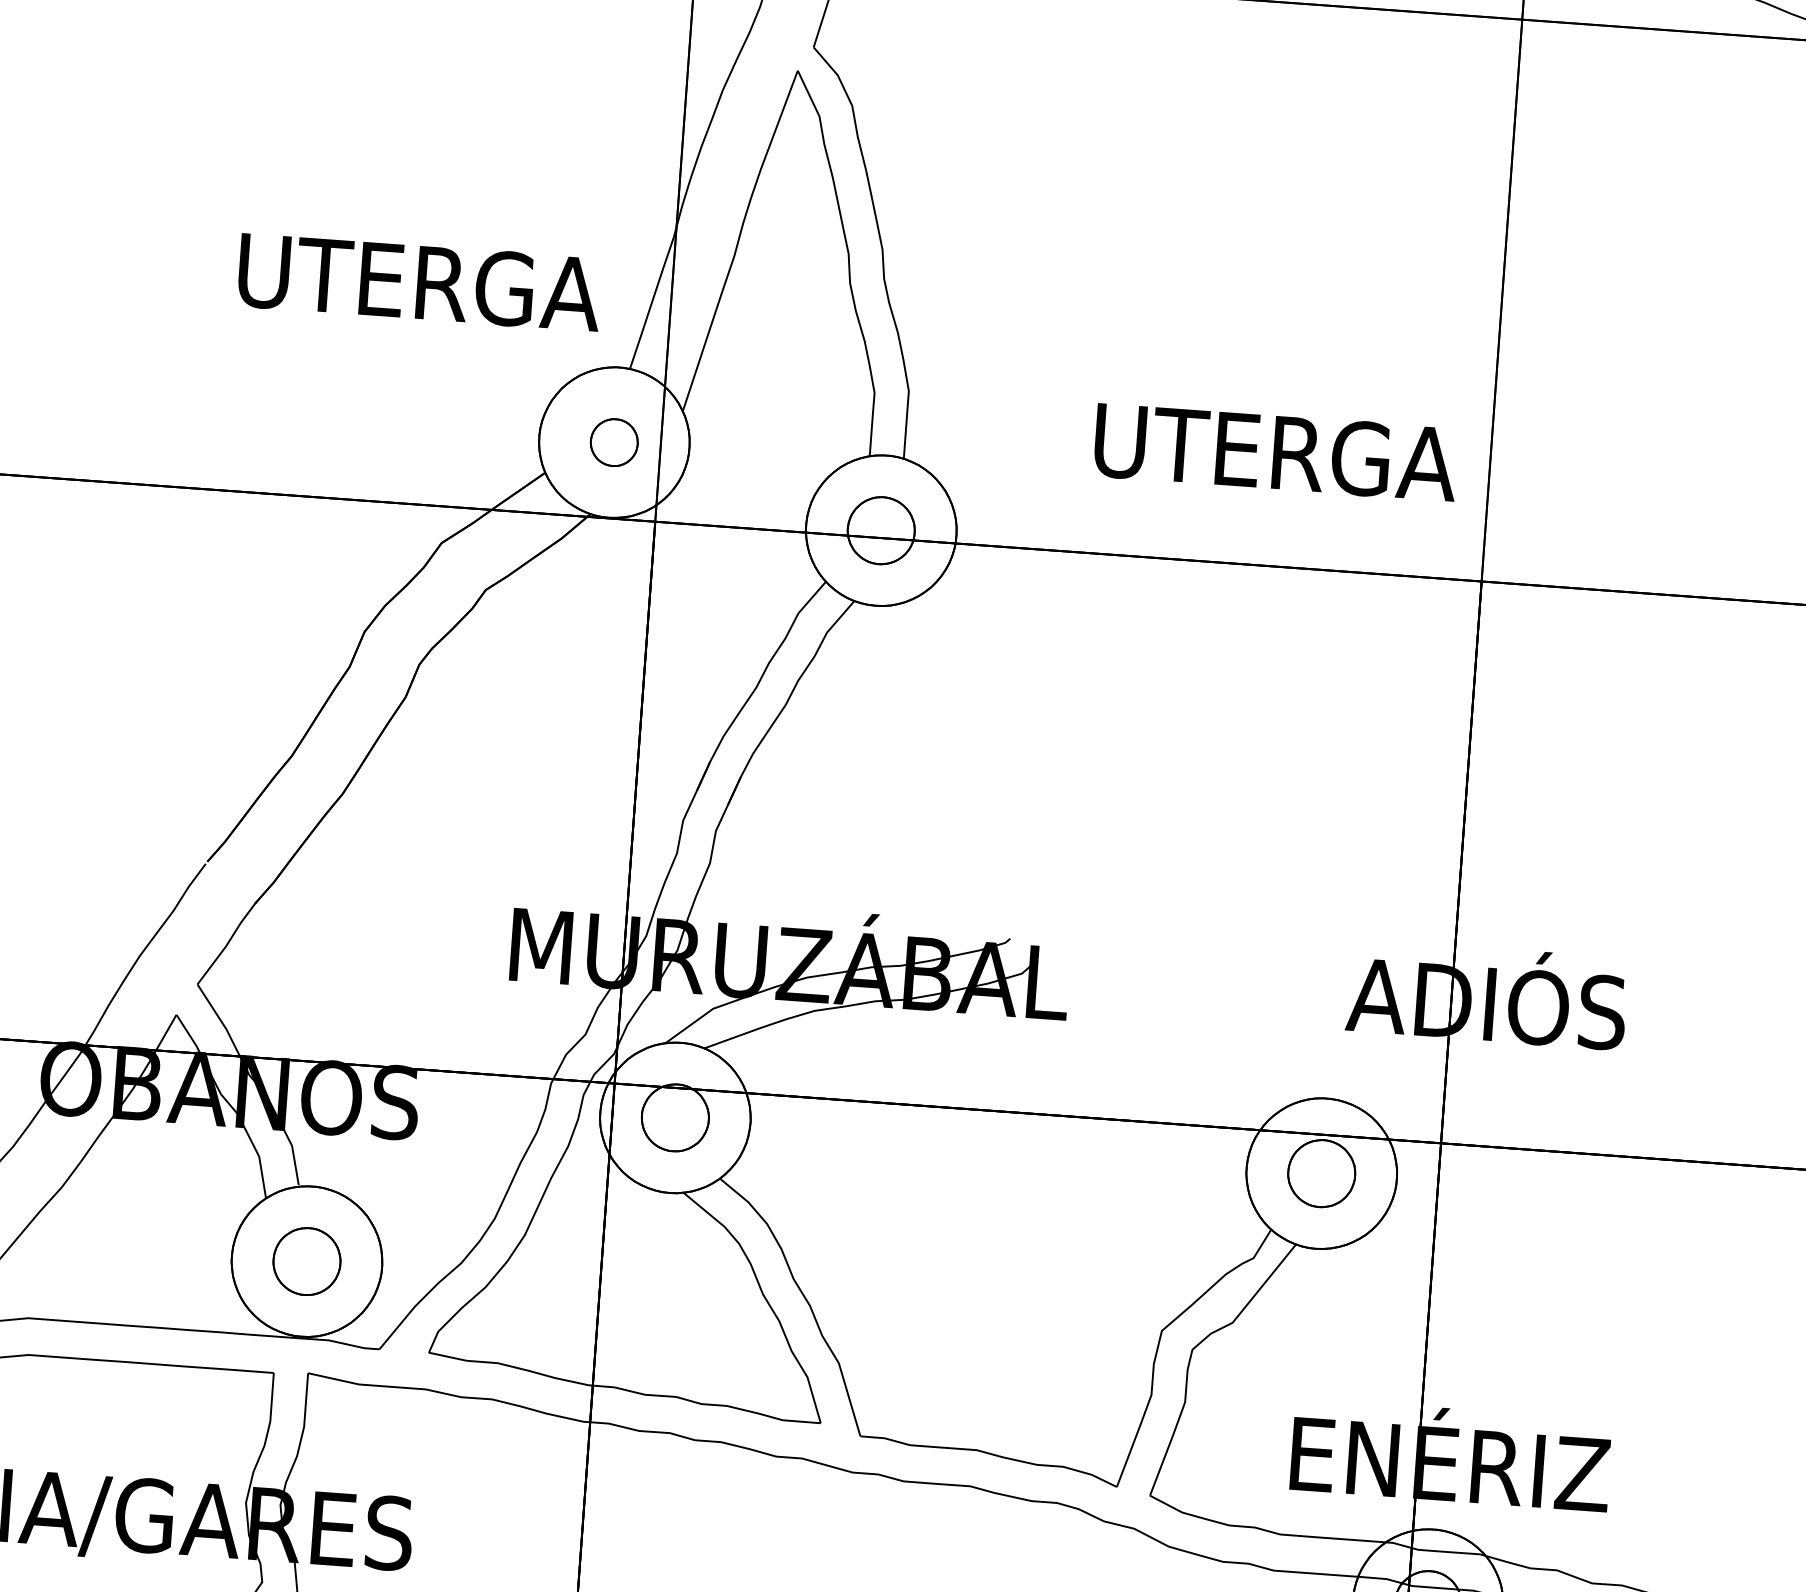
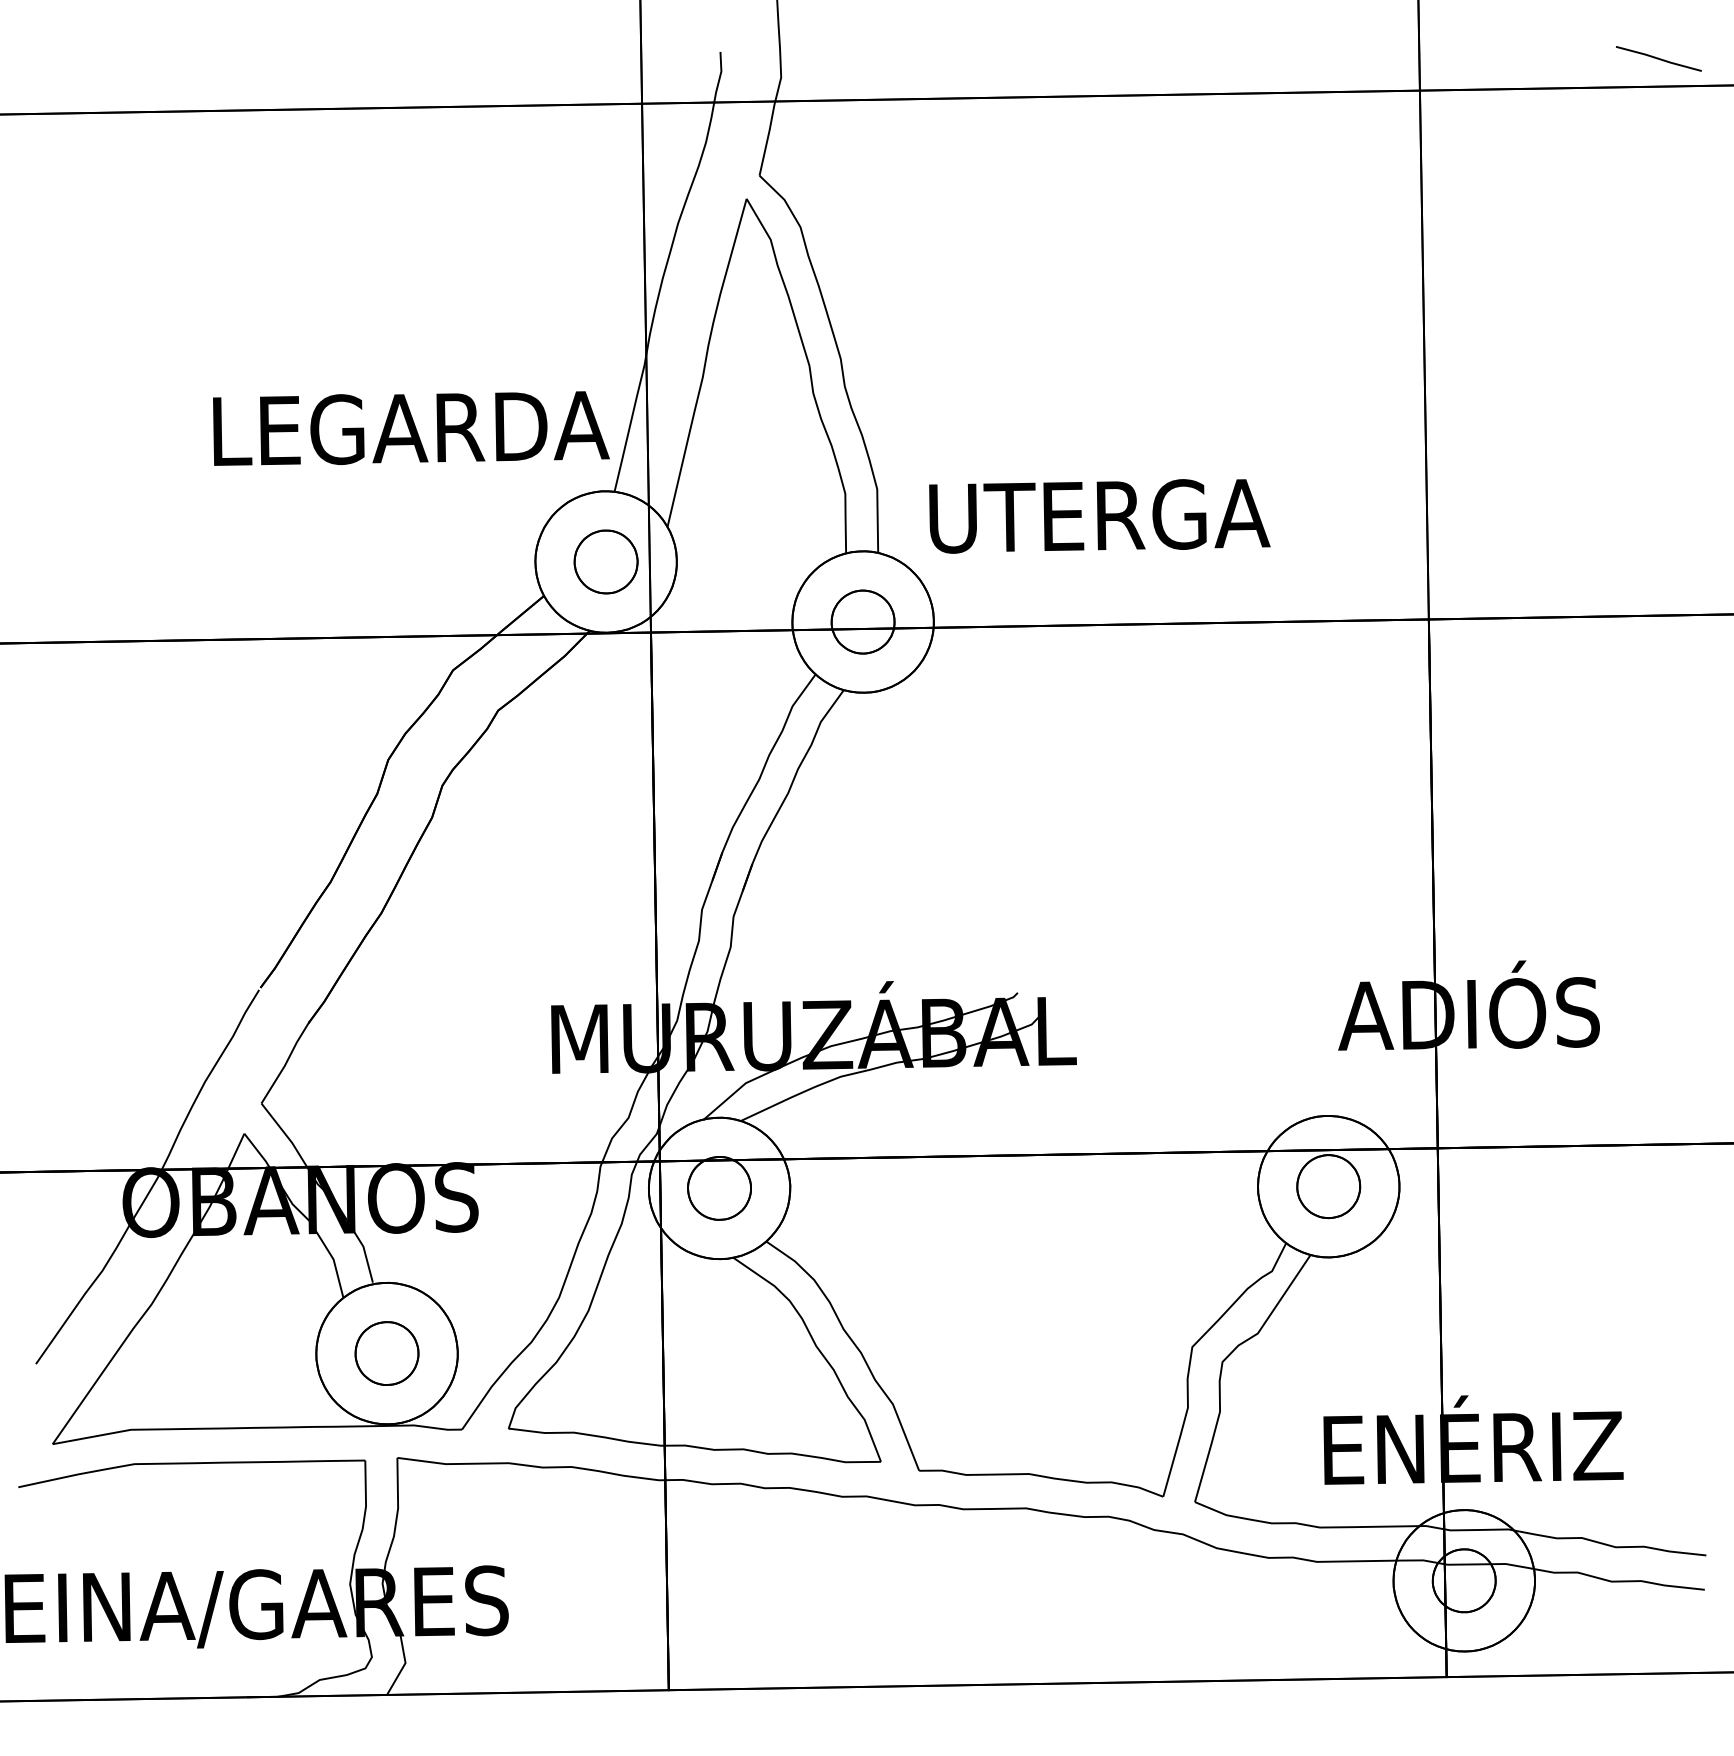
text: (420, 282) -> (411, 428), UTERGA -> LEGARDA
part: (613, 442) -> (605, 561), size x1.43
text: (1275, 453) -> (1099, 516), moved

